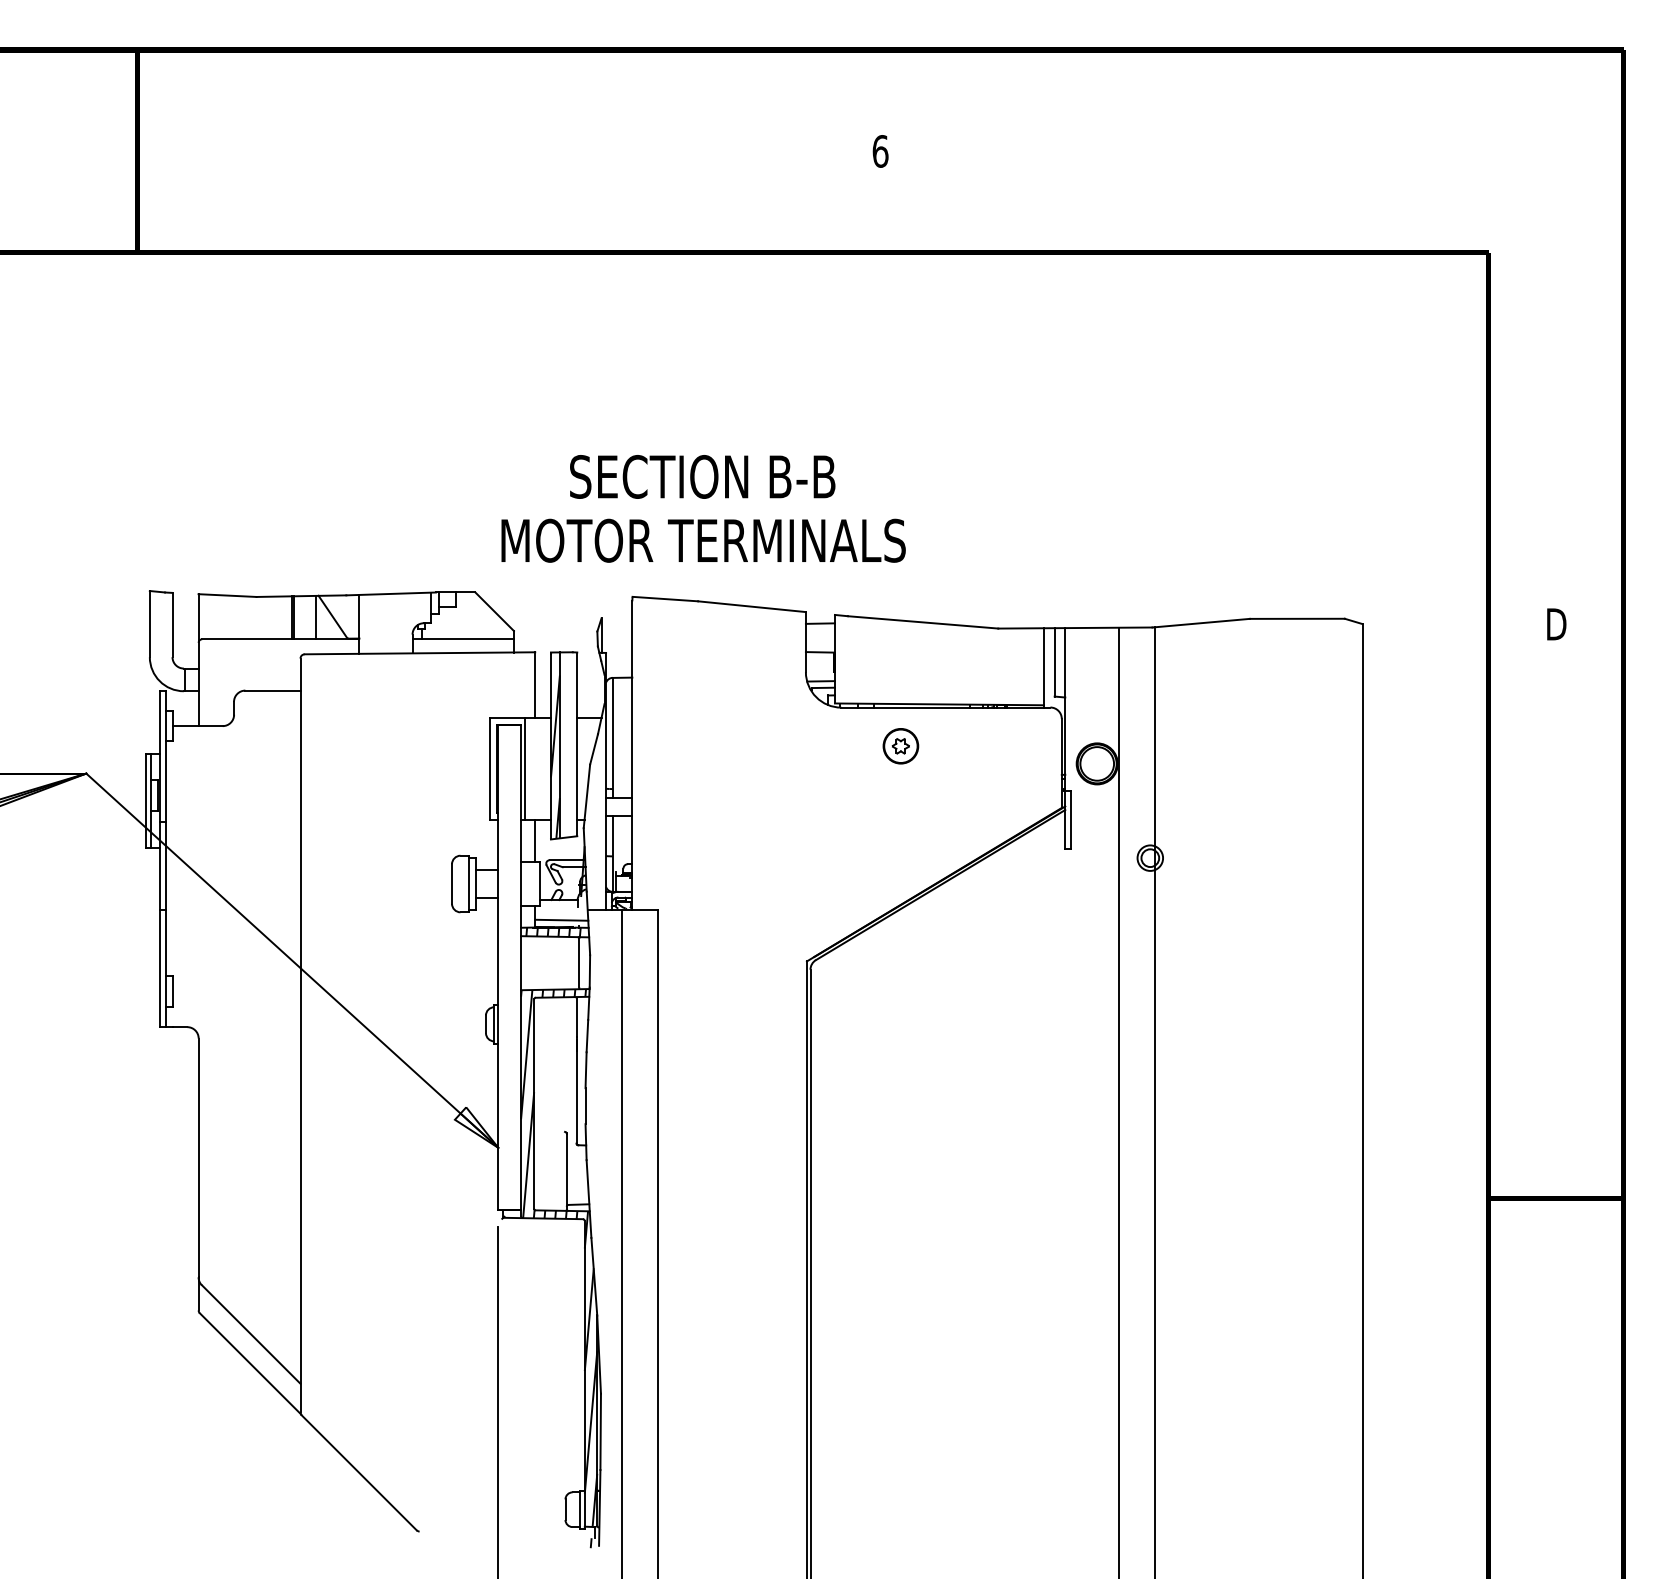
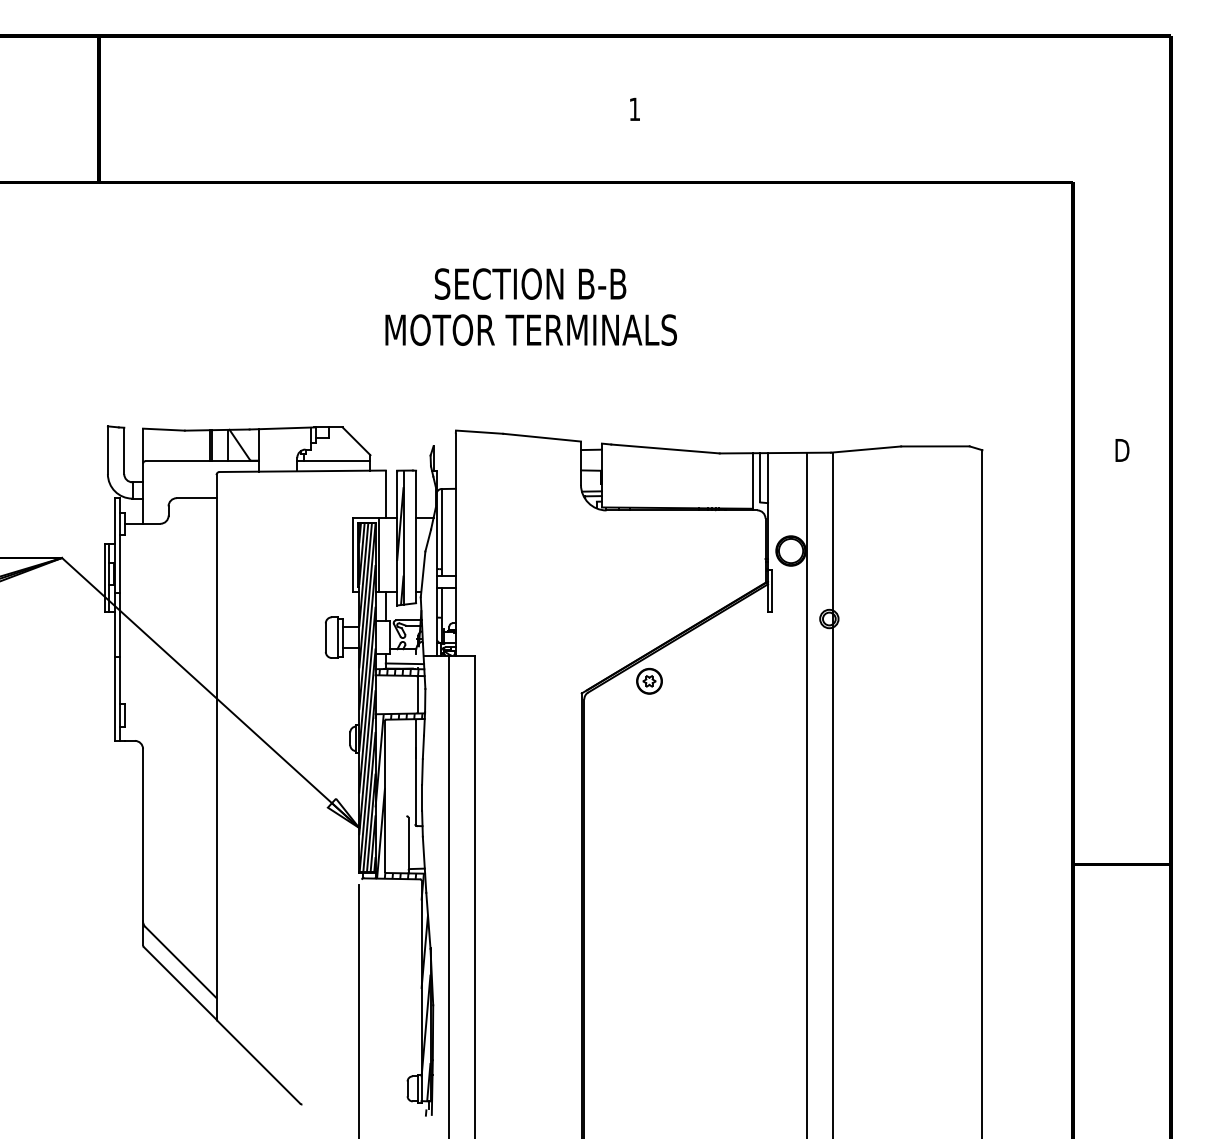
text: (880, 151) -> (634, 109), 6 -> 1
text: (702, 507) -> (530, 306), moved
part: (900, 745) -> (649, 680), moved
hatch: (509, 966) -> (367, 697), added

